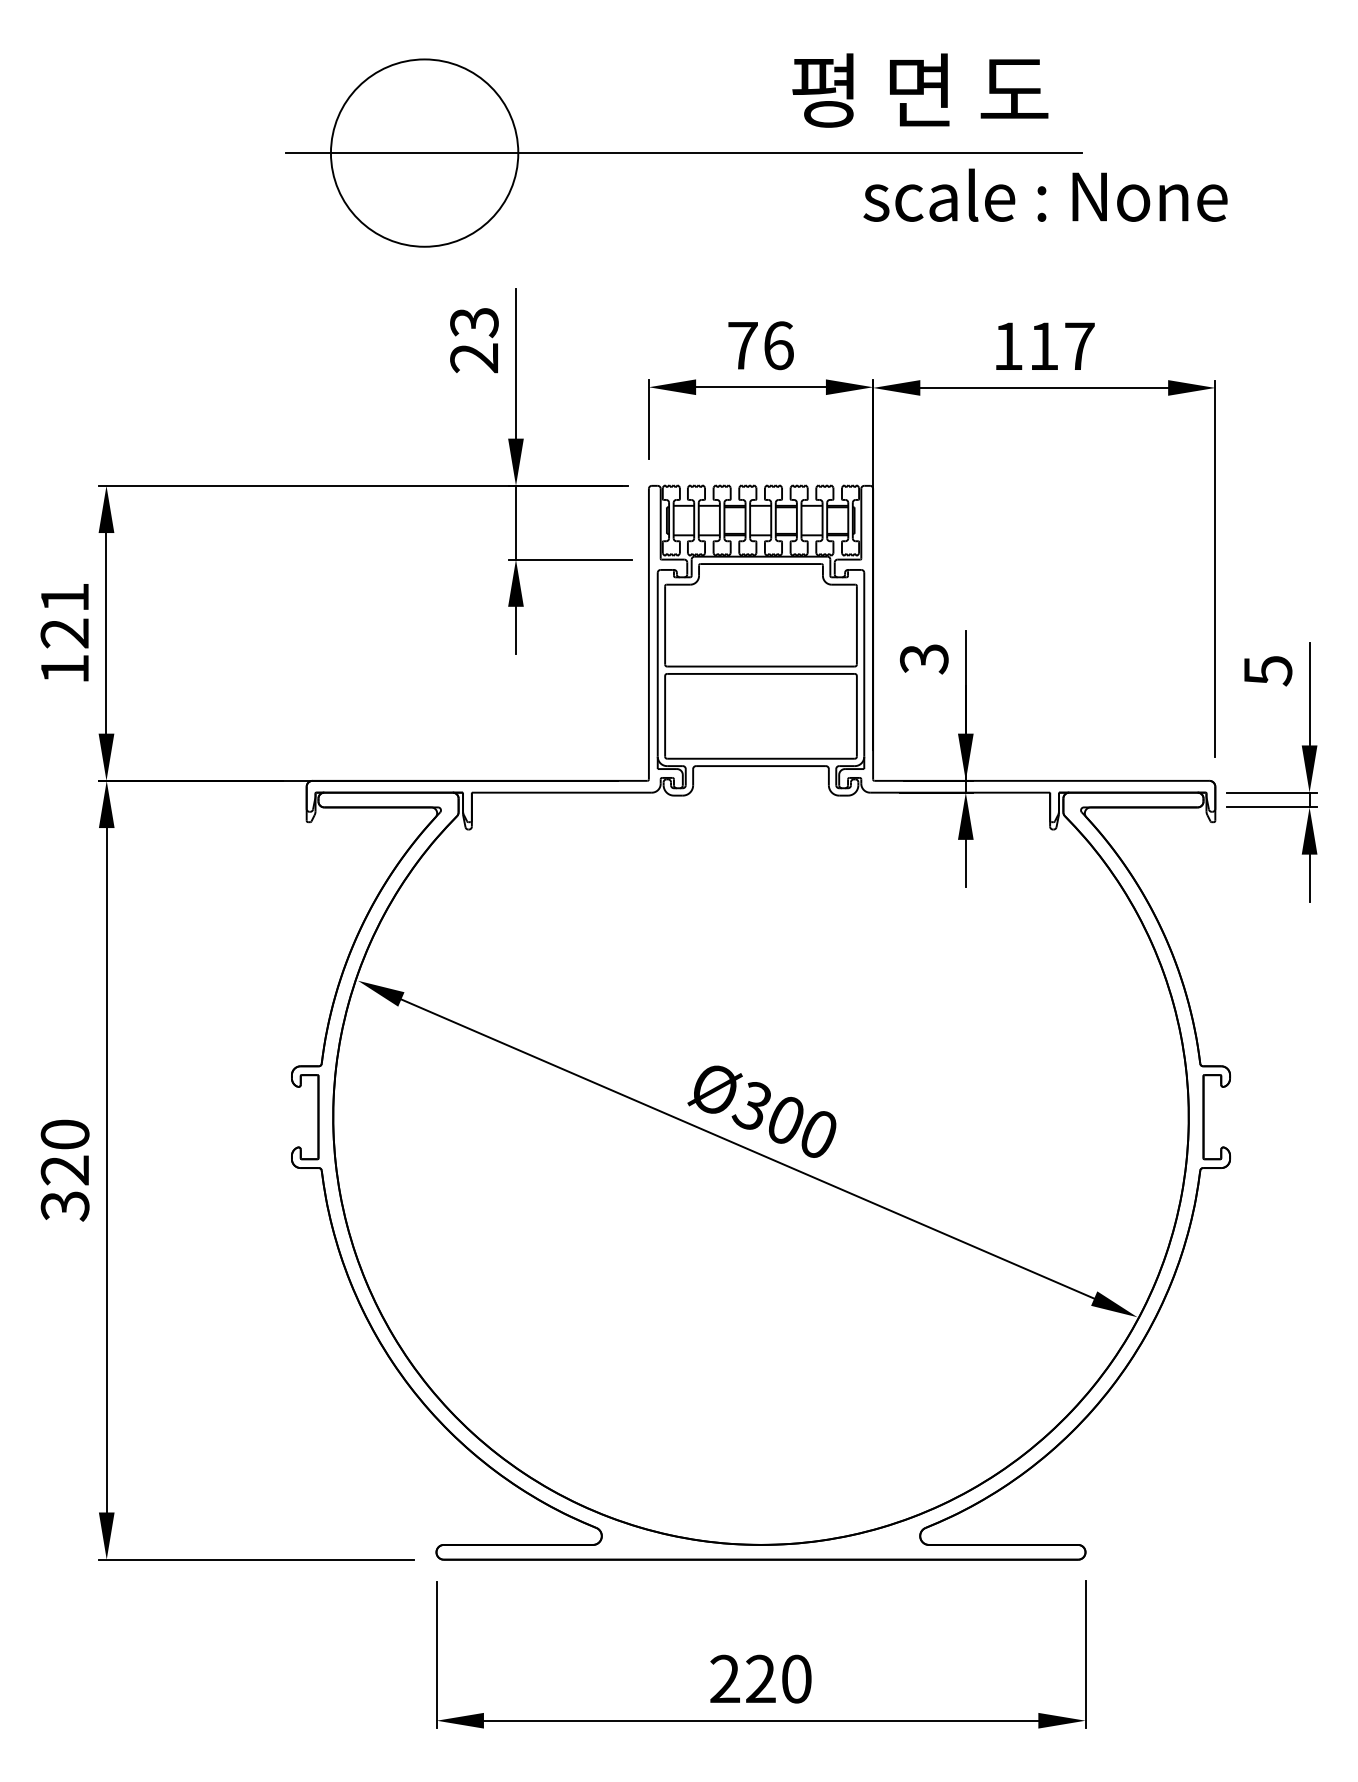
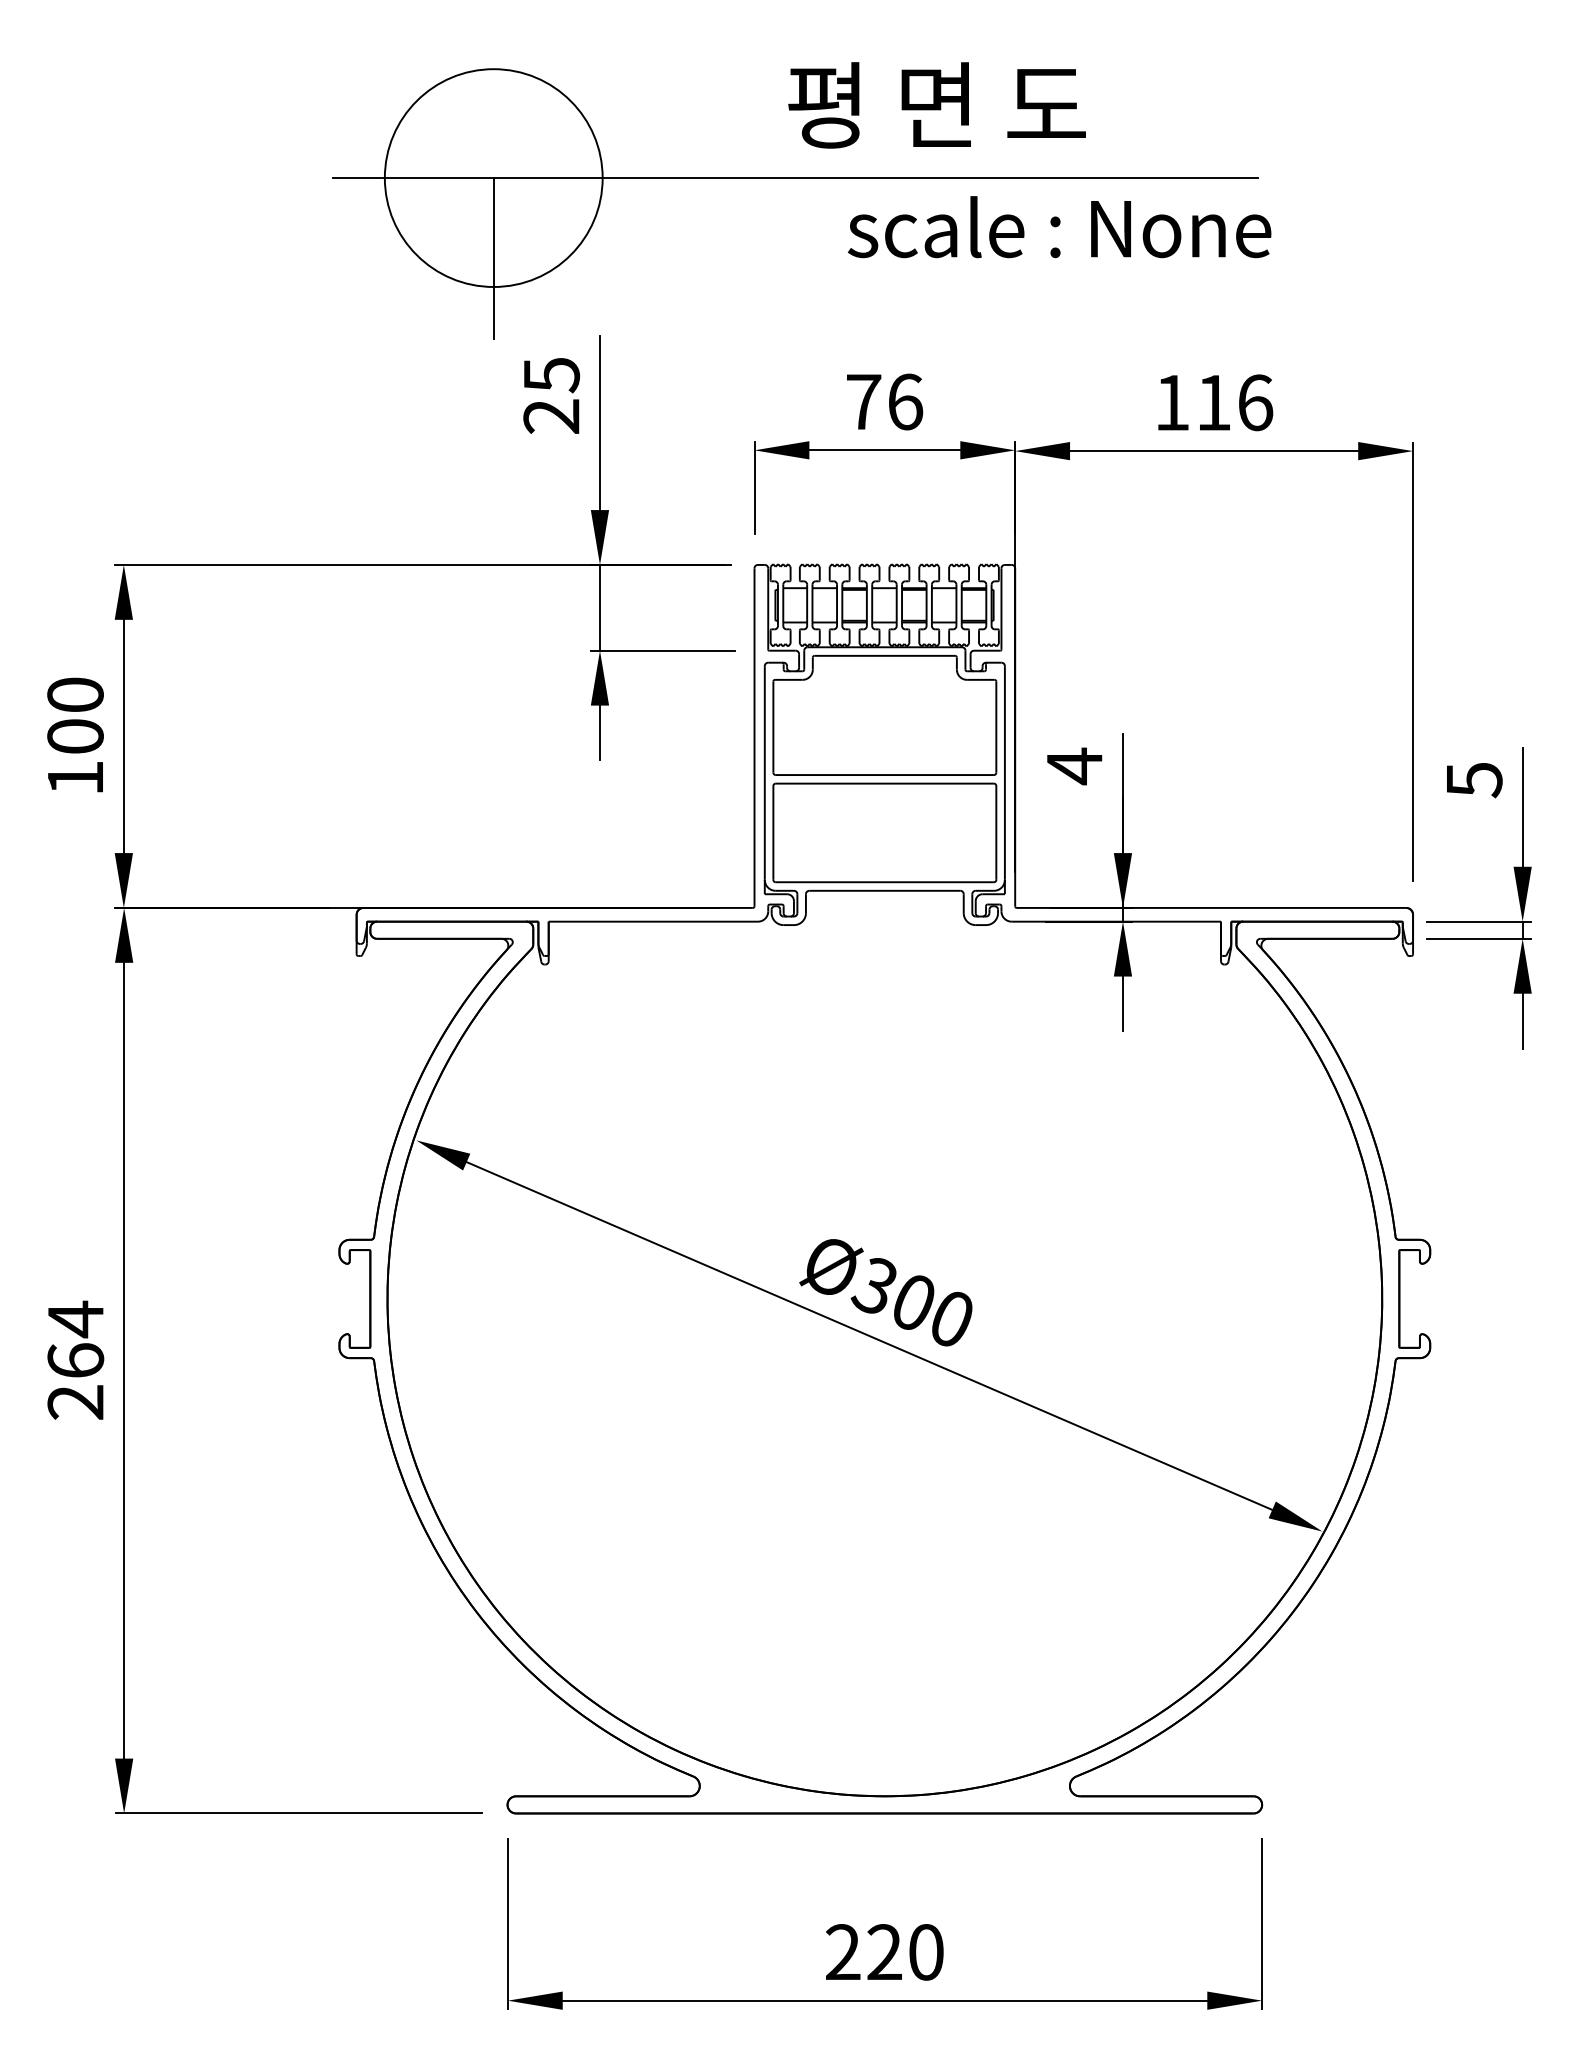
text: (919, 90) -> (936, 105), moved
text: (1045, 195) -> (1059, 227), moved
line: (424, 222) -> (493, 258), added
text: (474, 322) -> (551, 375), 23 -> 25
text: (1079, 346) -> (1255, 402), 117 -> 116
text: (64, 615) -> (75, 715), 121 -> 100
text: (924, 659) -> (1074, 766), 3 -> 4
text: (64, 1170) -> (75, 1360), 320 -> 264

